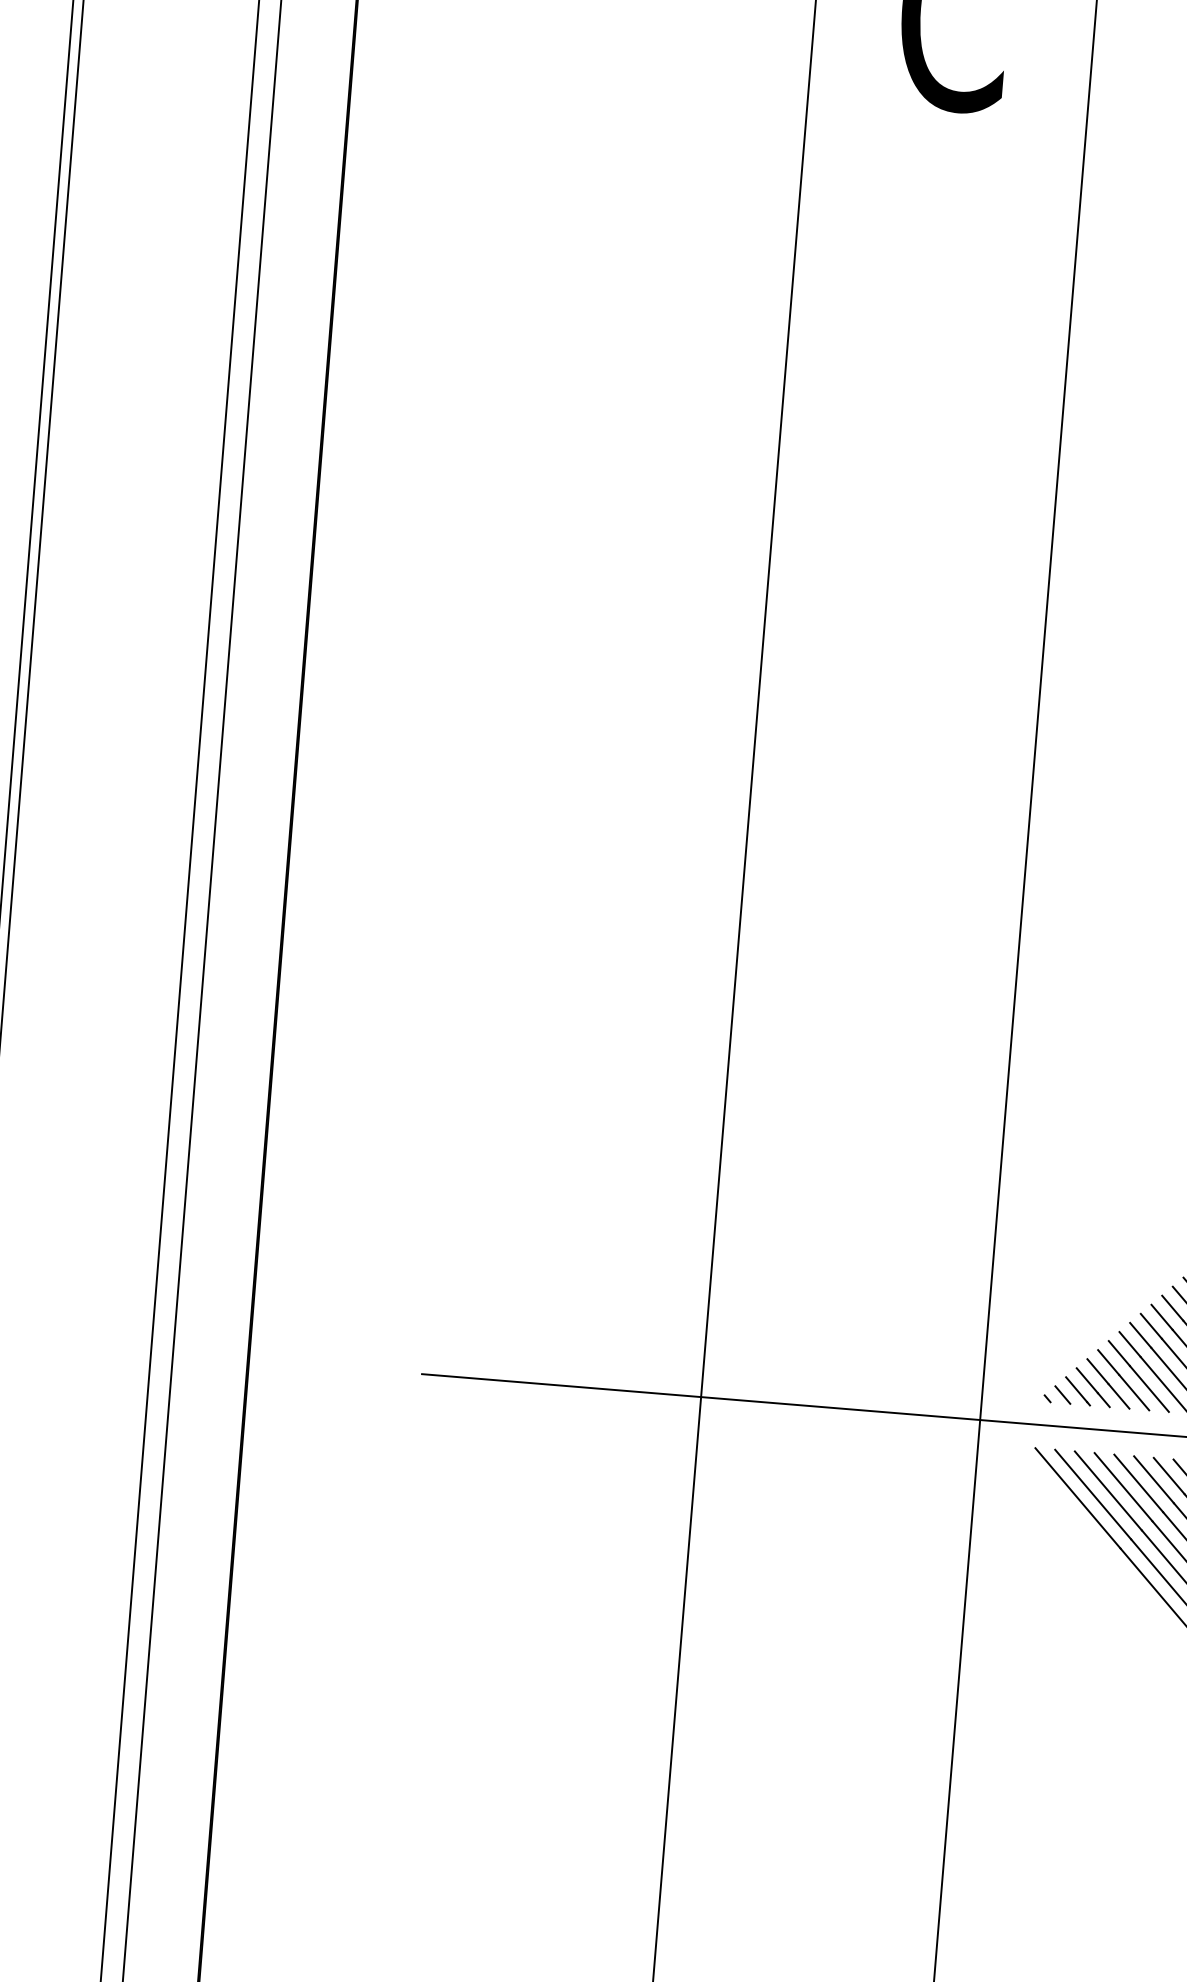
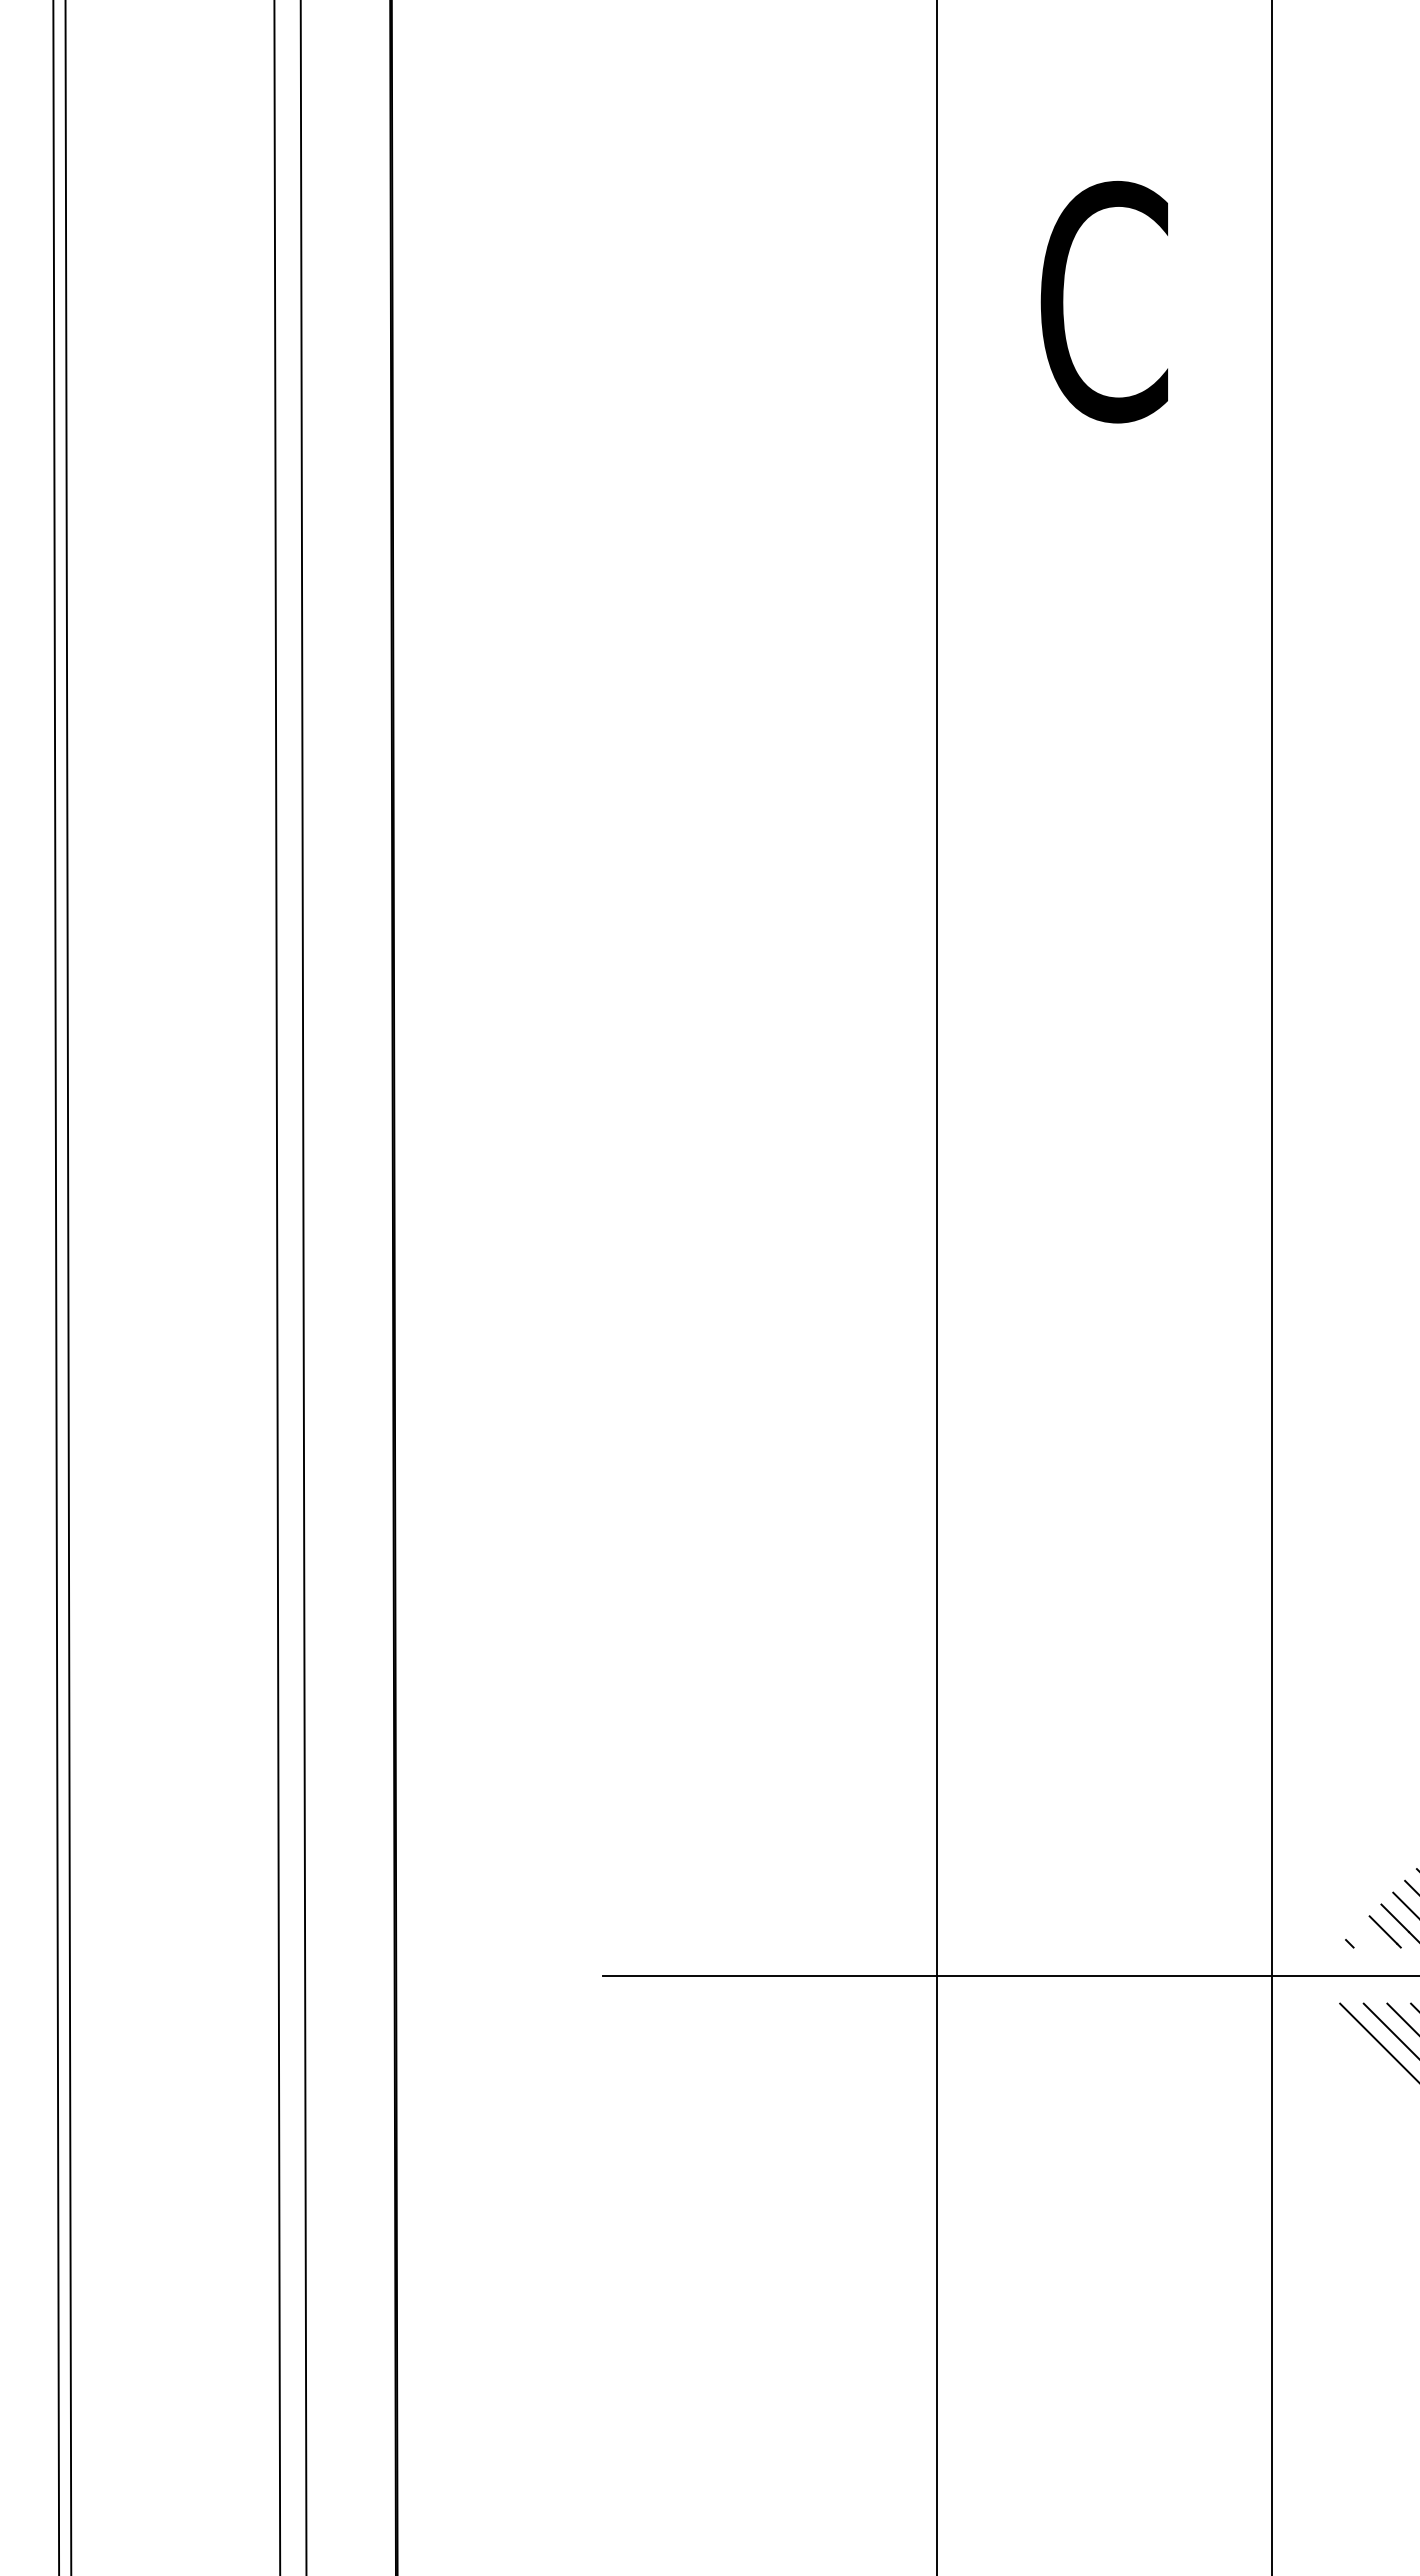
line: (1062, 1394) -> (1367, 1937), removed

